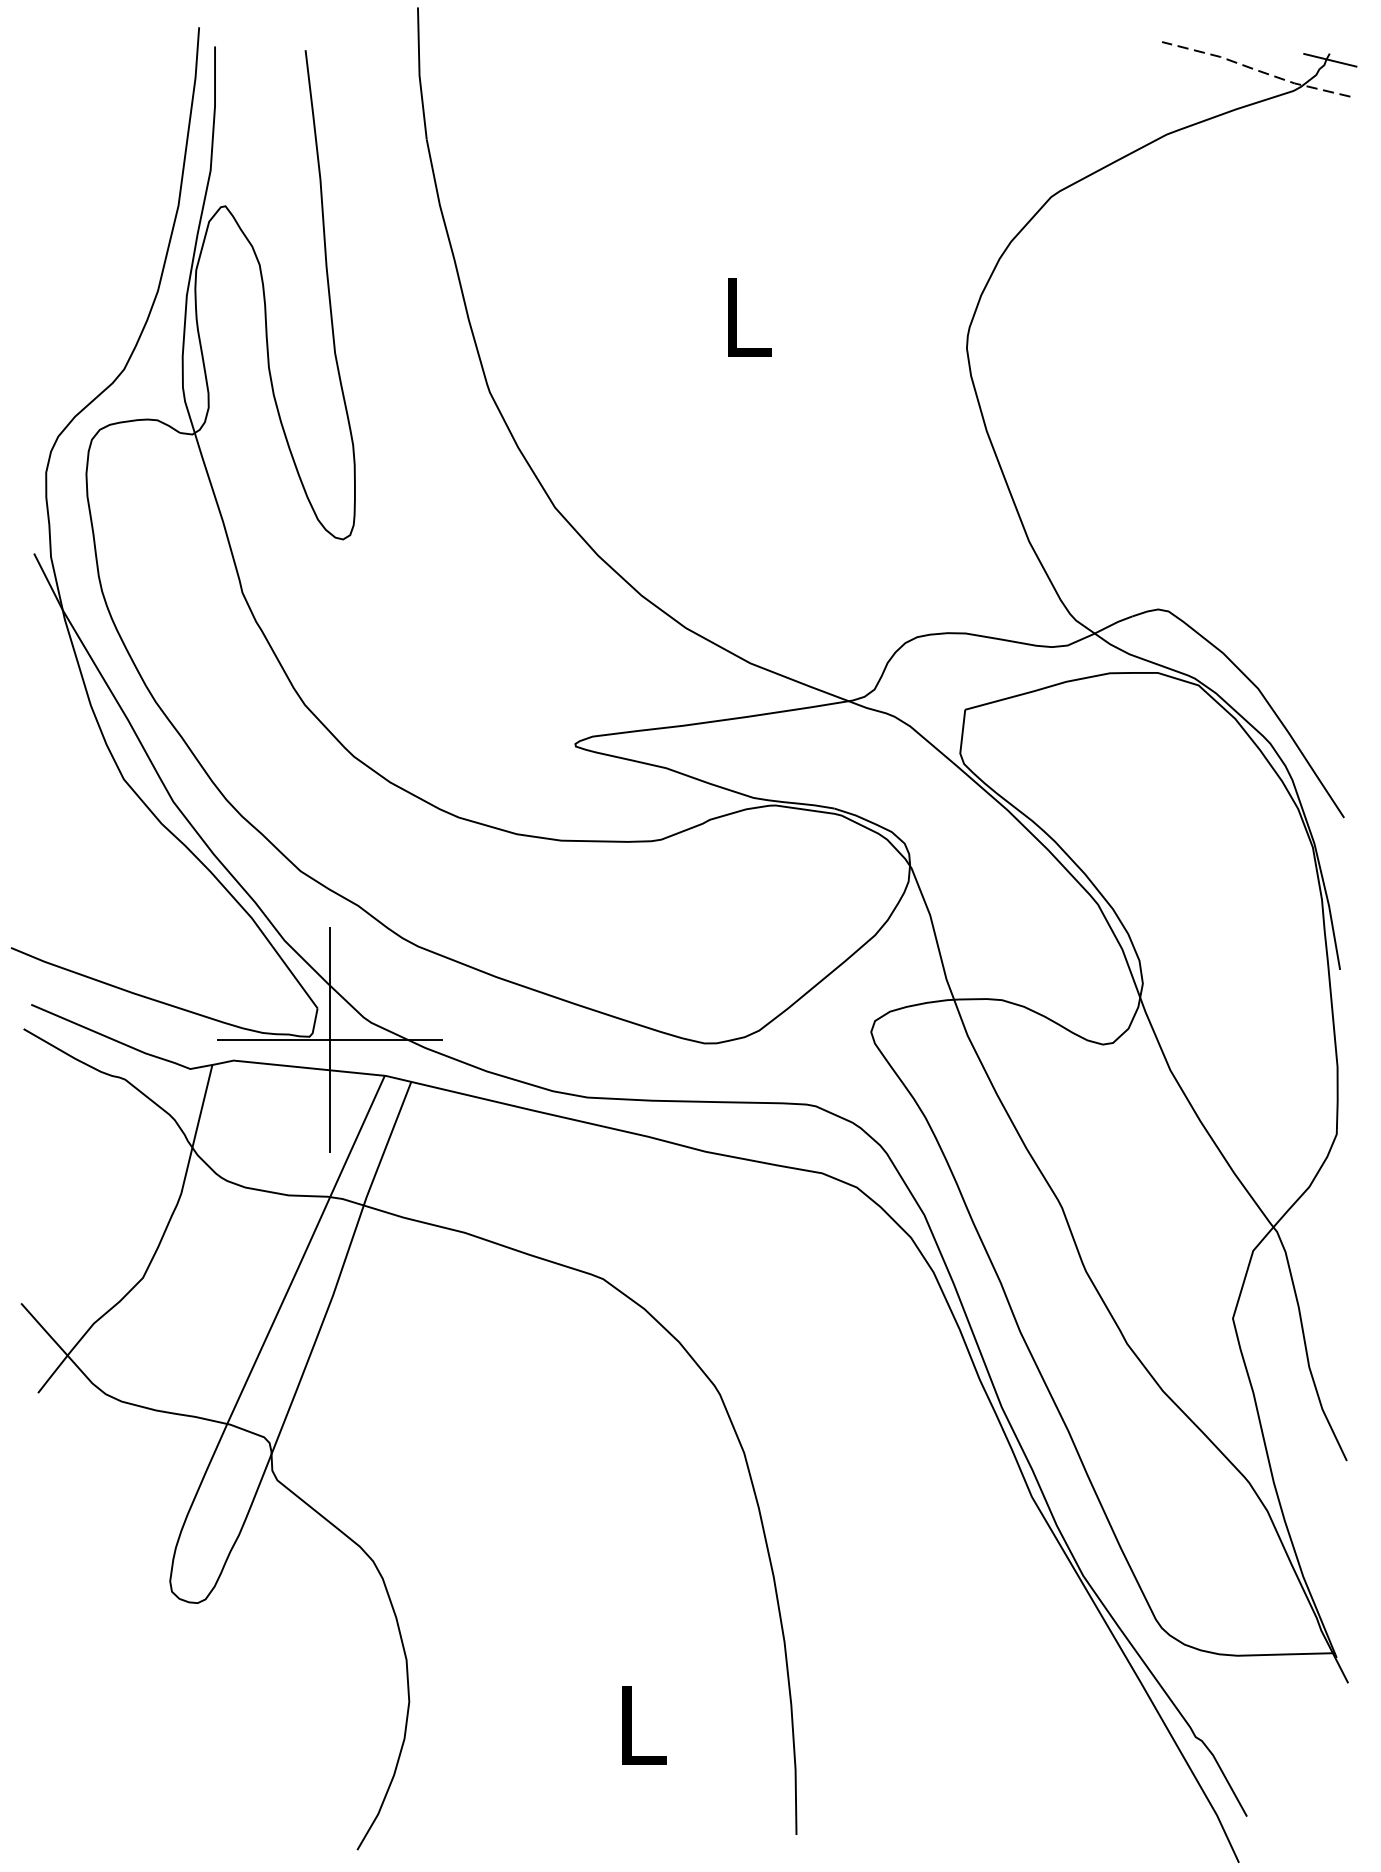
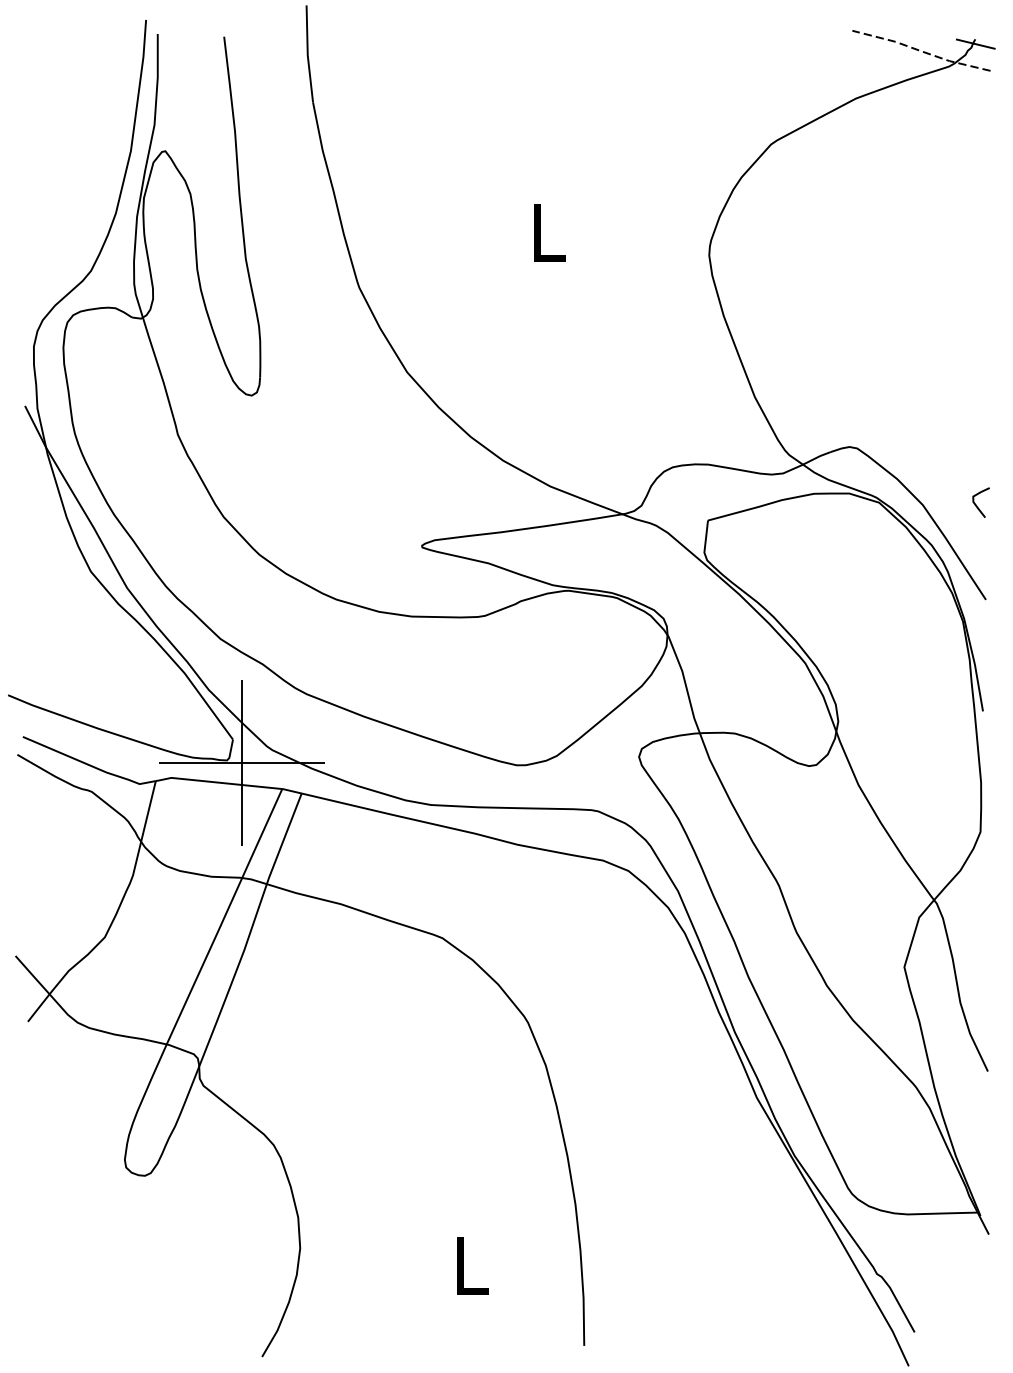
curve: (1331, 688) -> (976, 504), added

